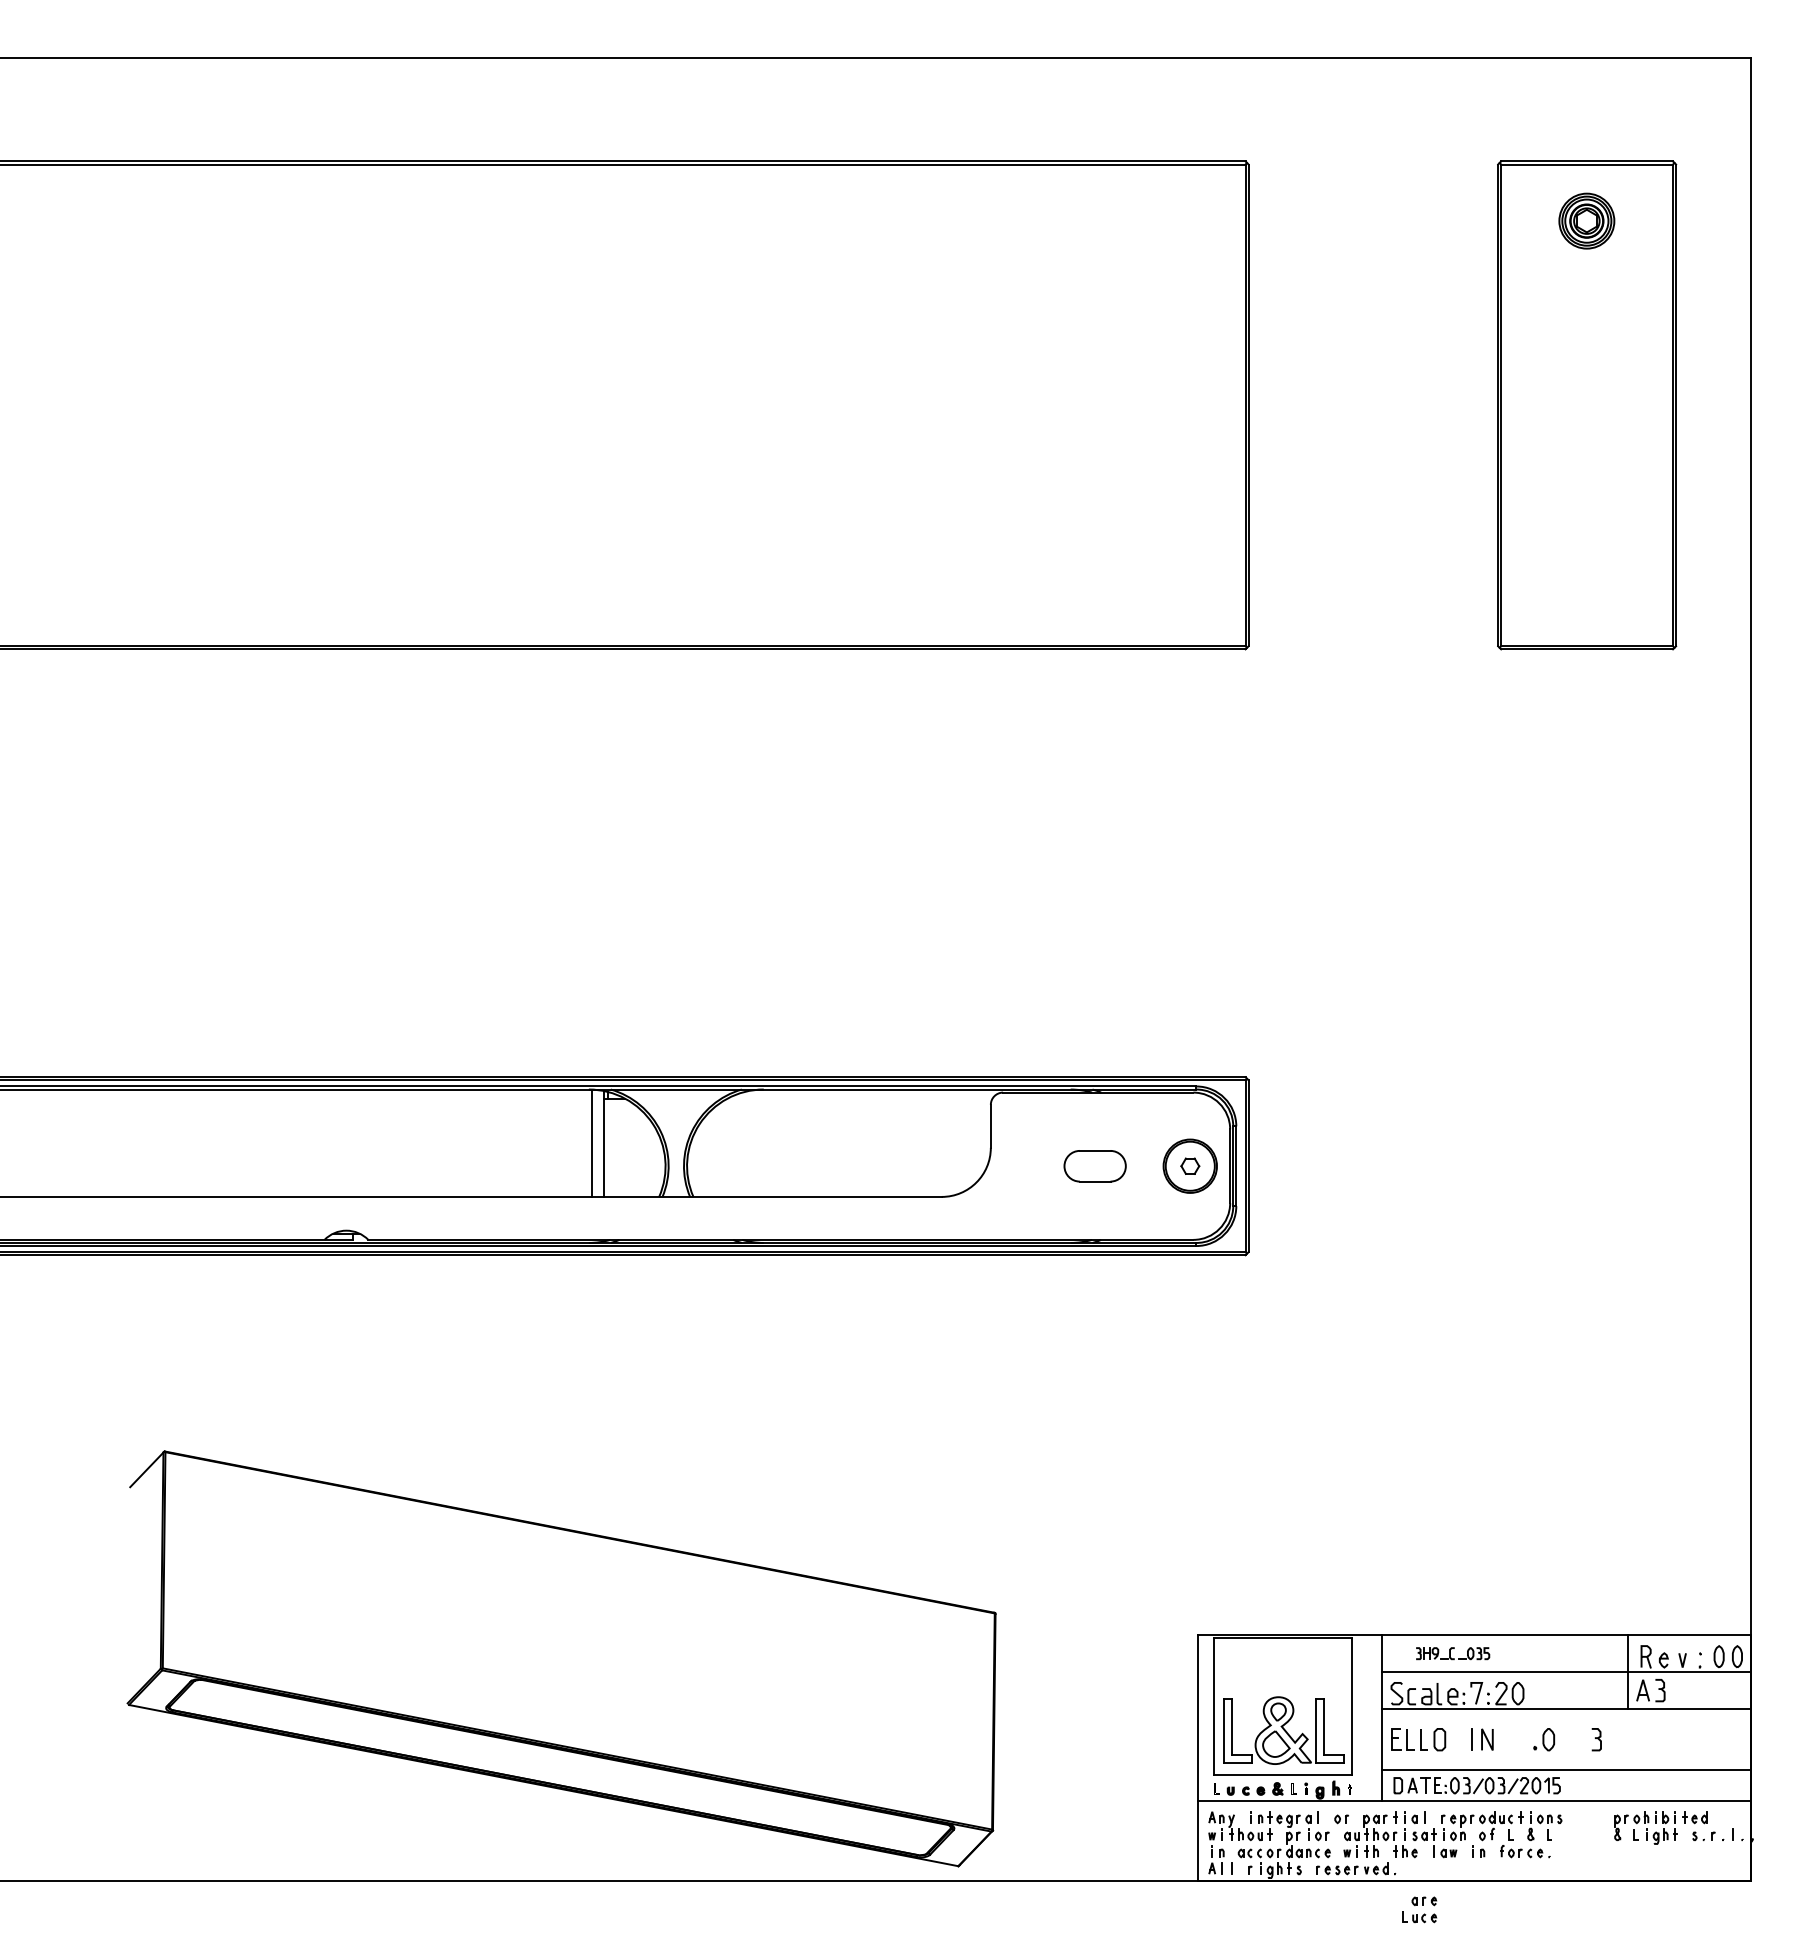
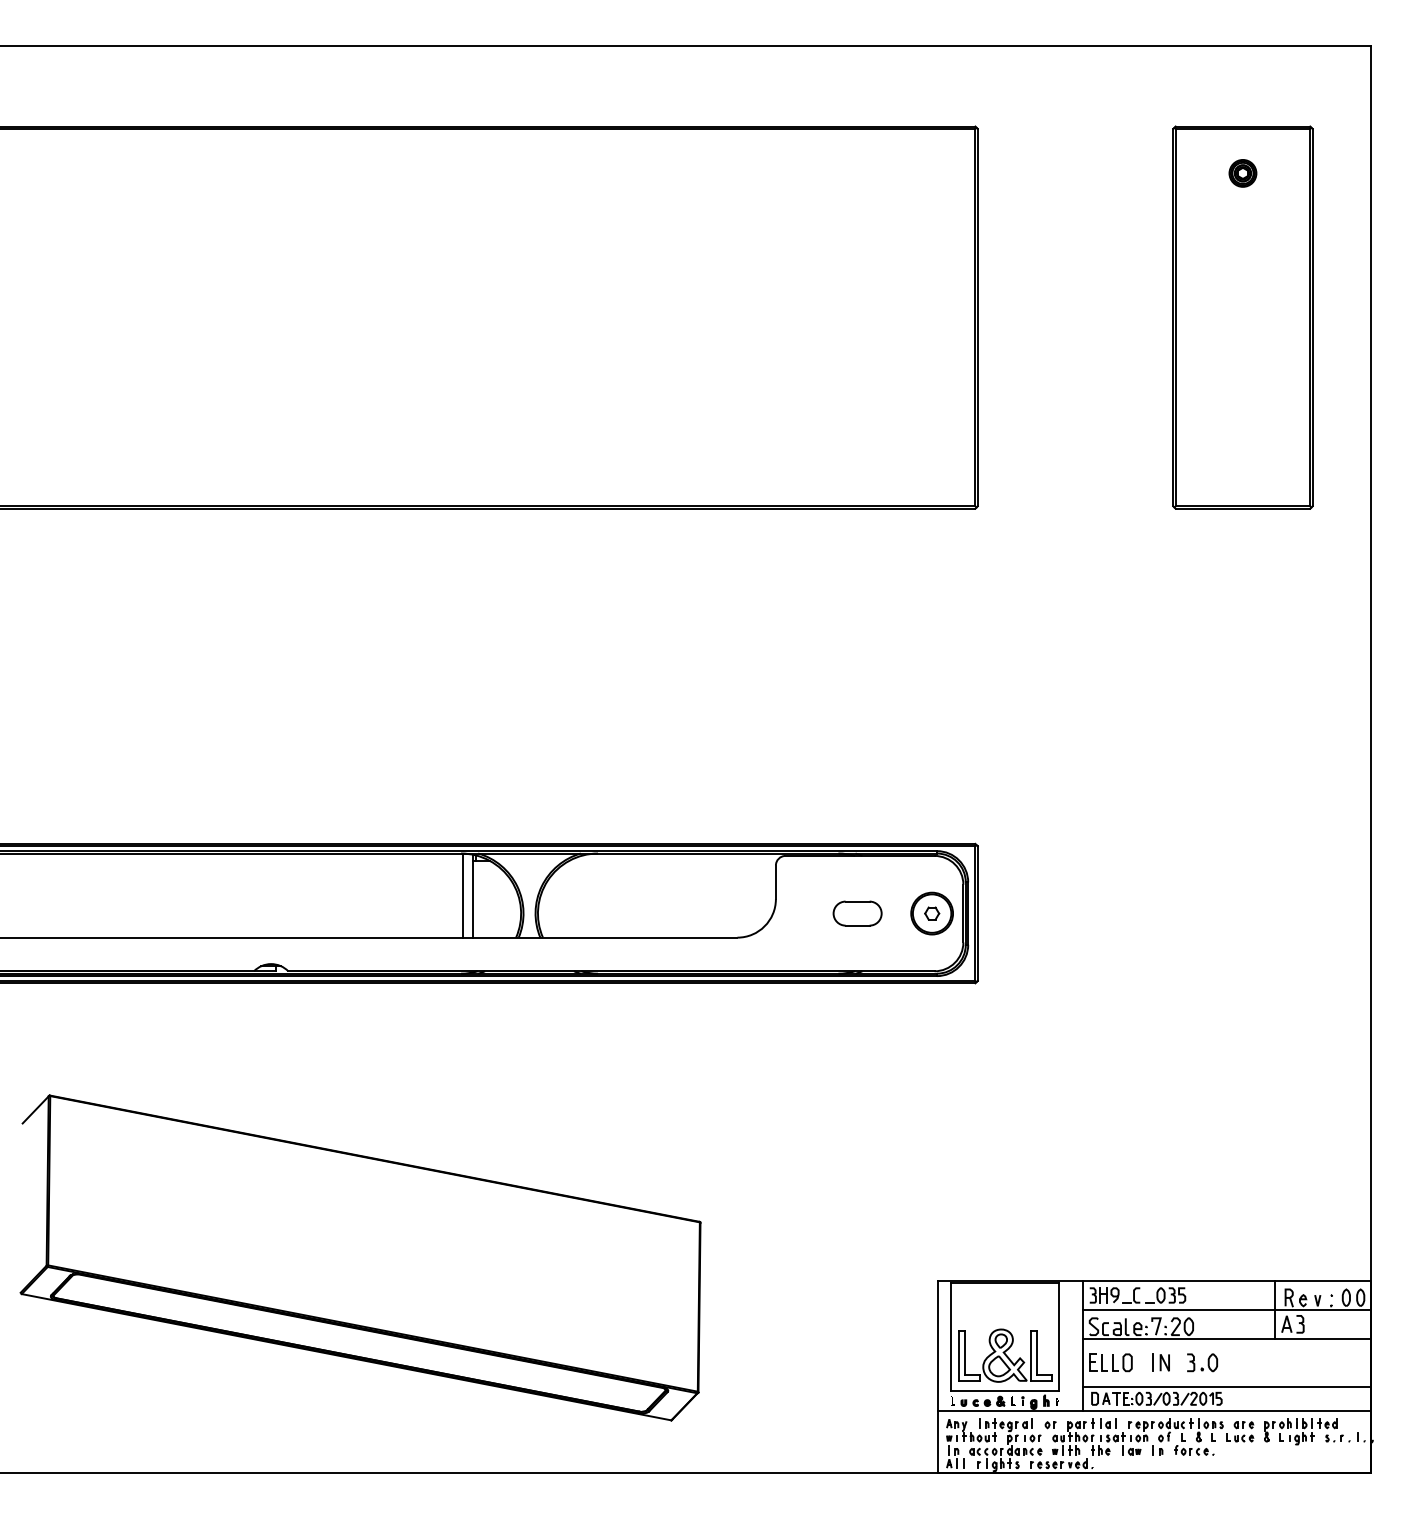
part: (1587, 221) -> (1243, 173), size x0.62
part: (1452, 1653) -> (1137, 1295), size x1.67
part: (561, 1658) -> (360, 1257), moved
part: (1596, 1739) -> (1190, 1362), moved
part: (1419, 1909) -> (1240, 1431), moved

